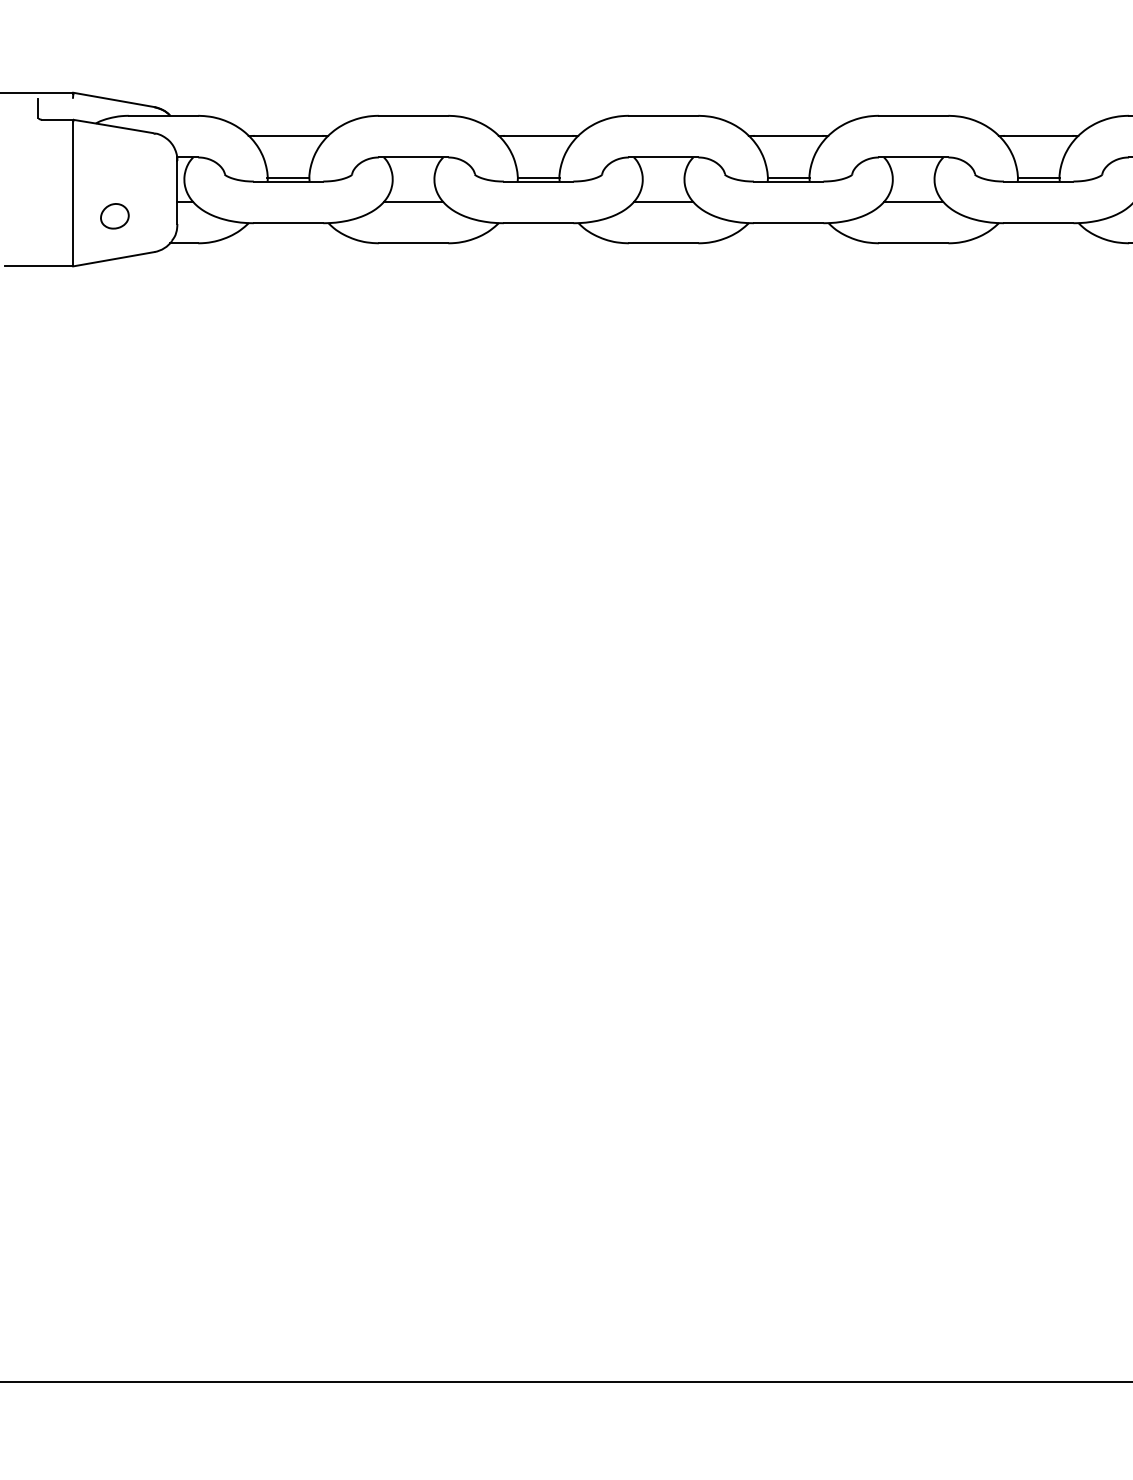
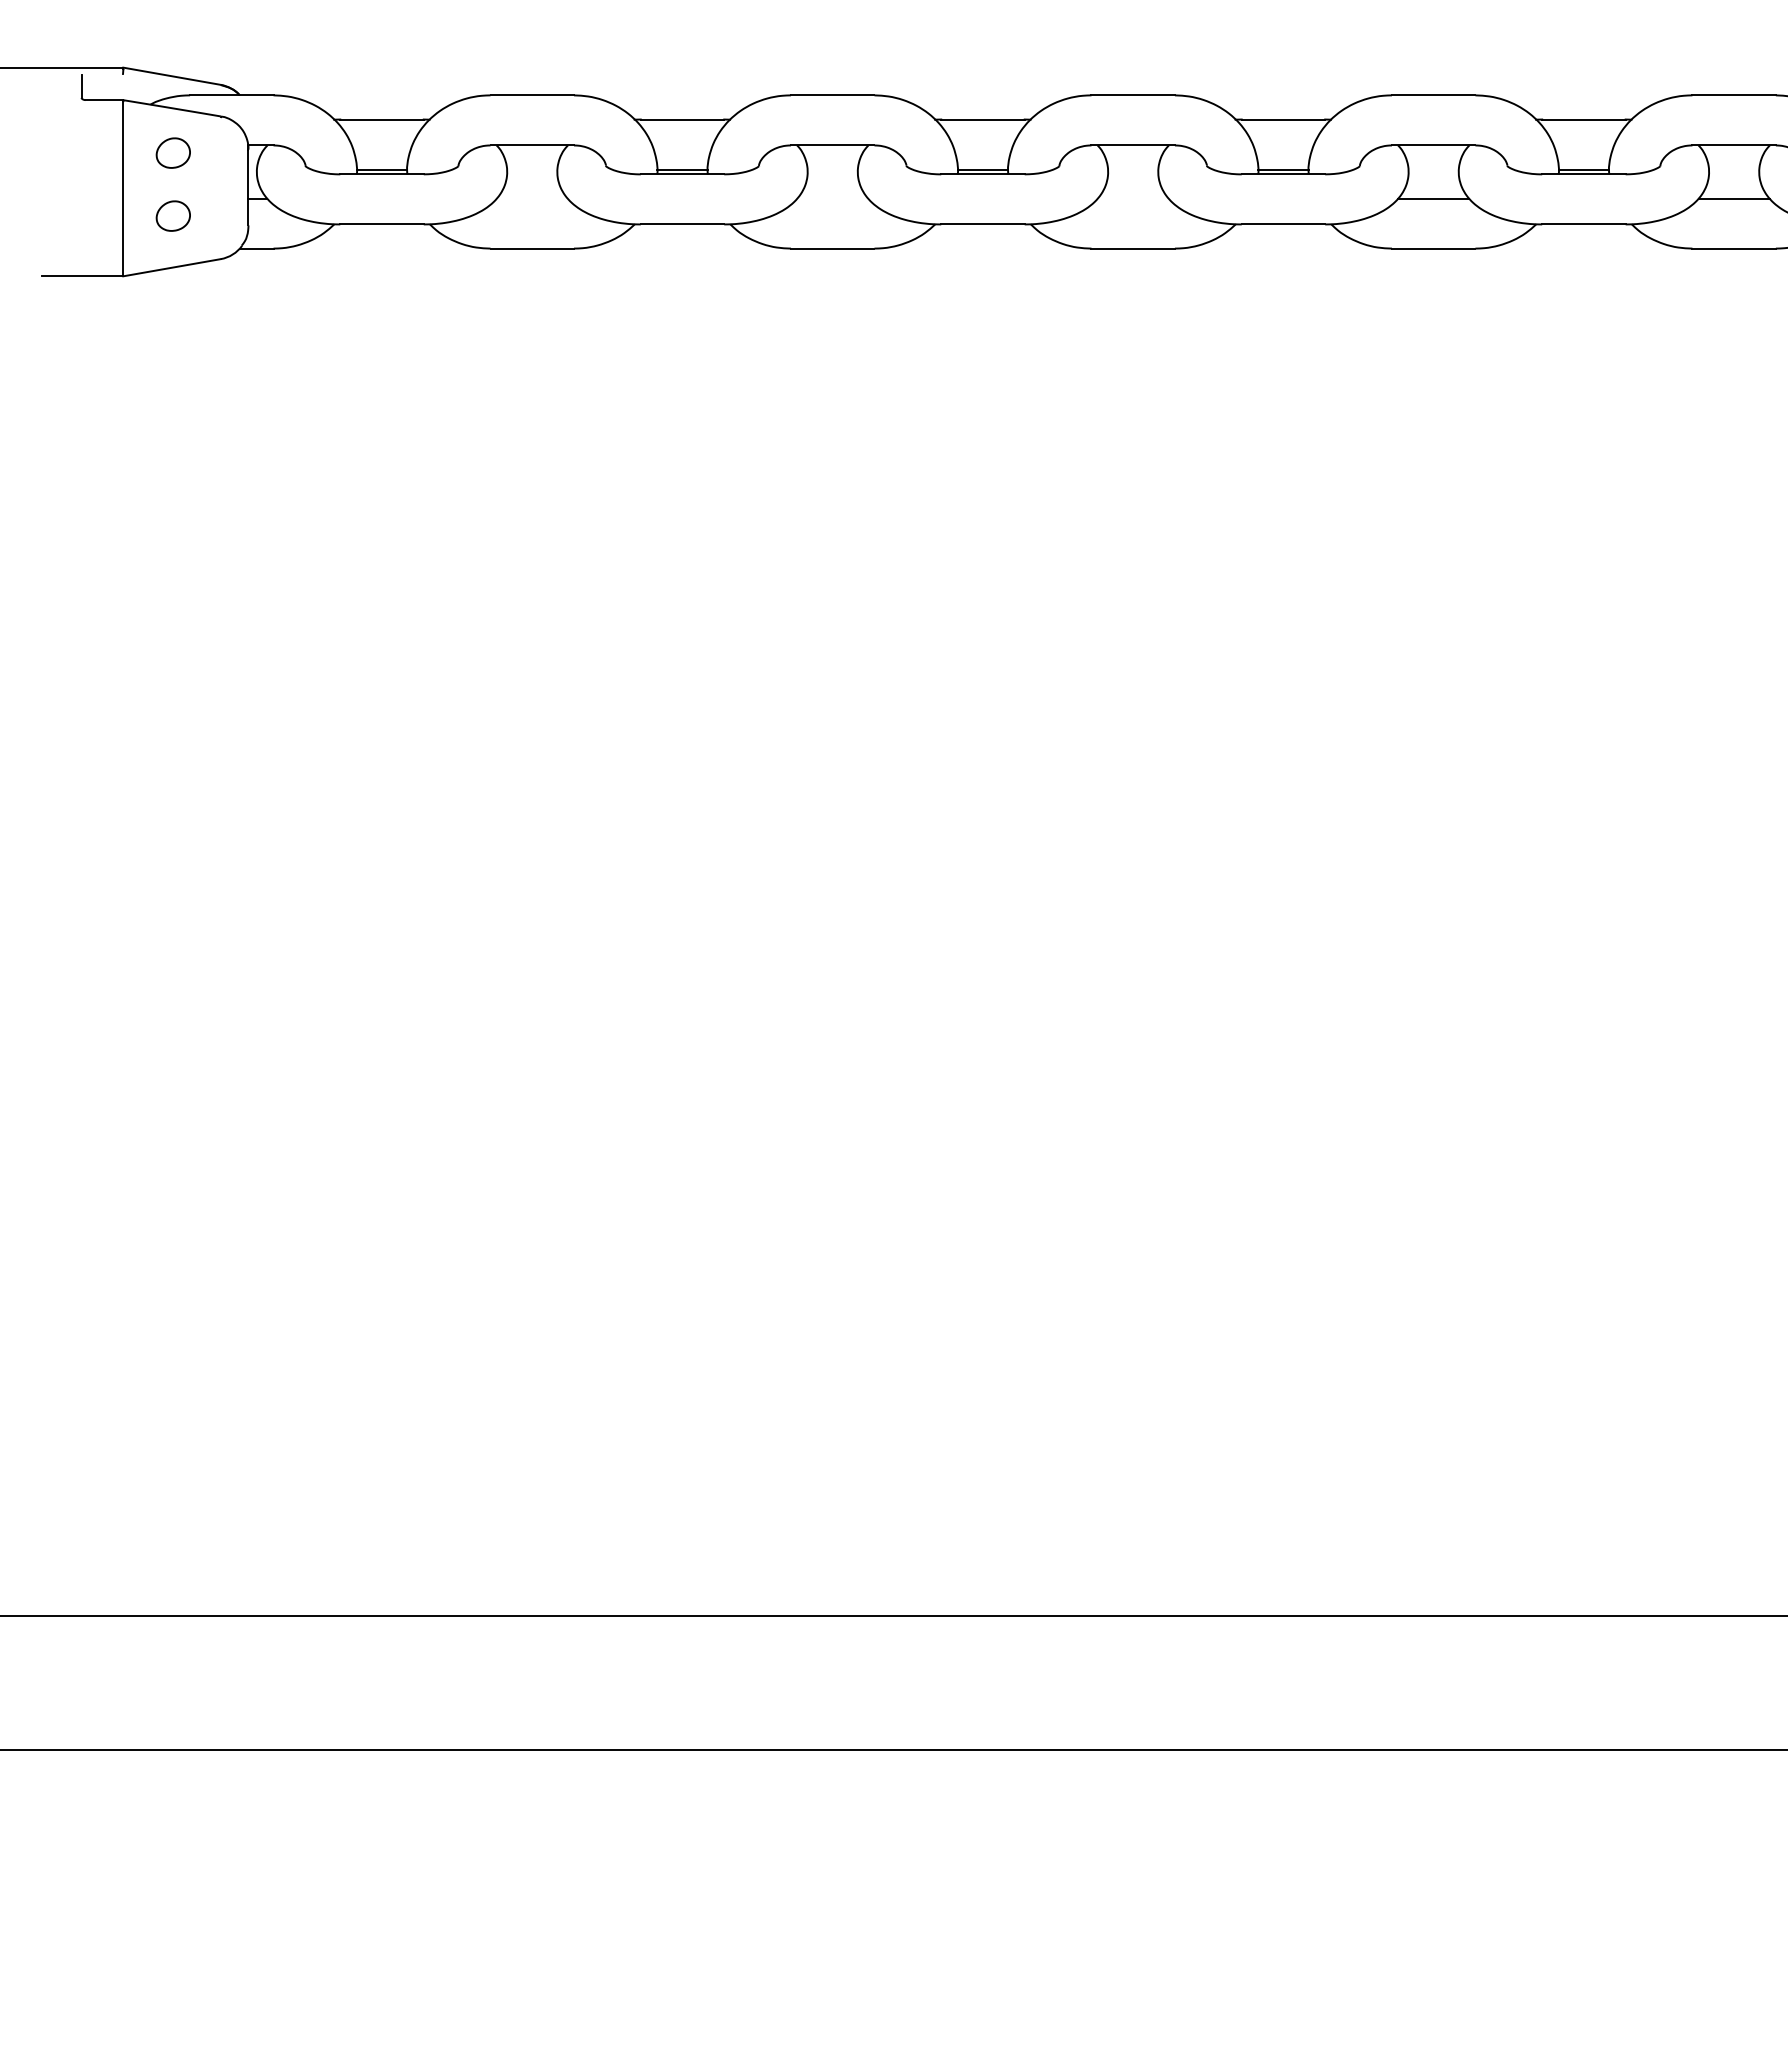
part: (114, 163) -> (172, 152), added
line: (412, 201) -> (531, 198), removed
line: (663, 201) -> (832, 198), removed
line: (913, 201) -> (1132, 198), removed

